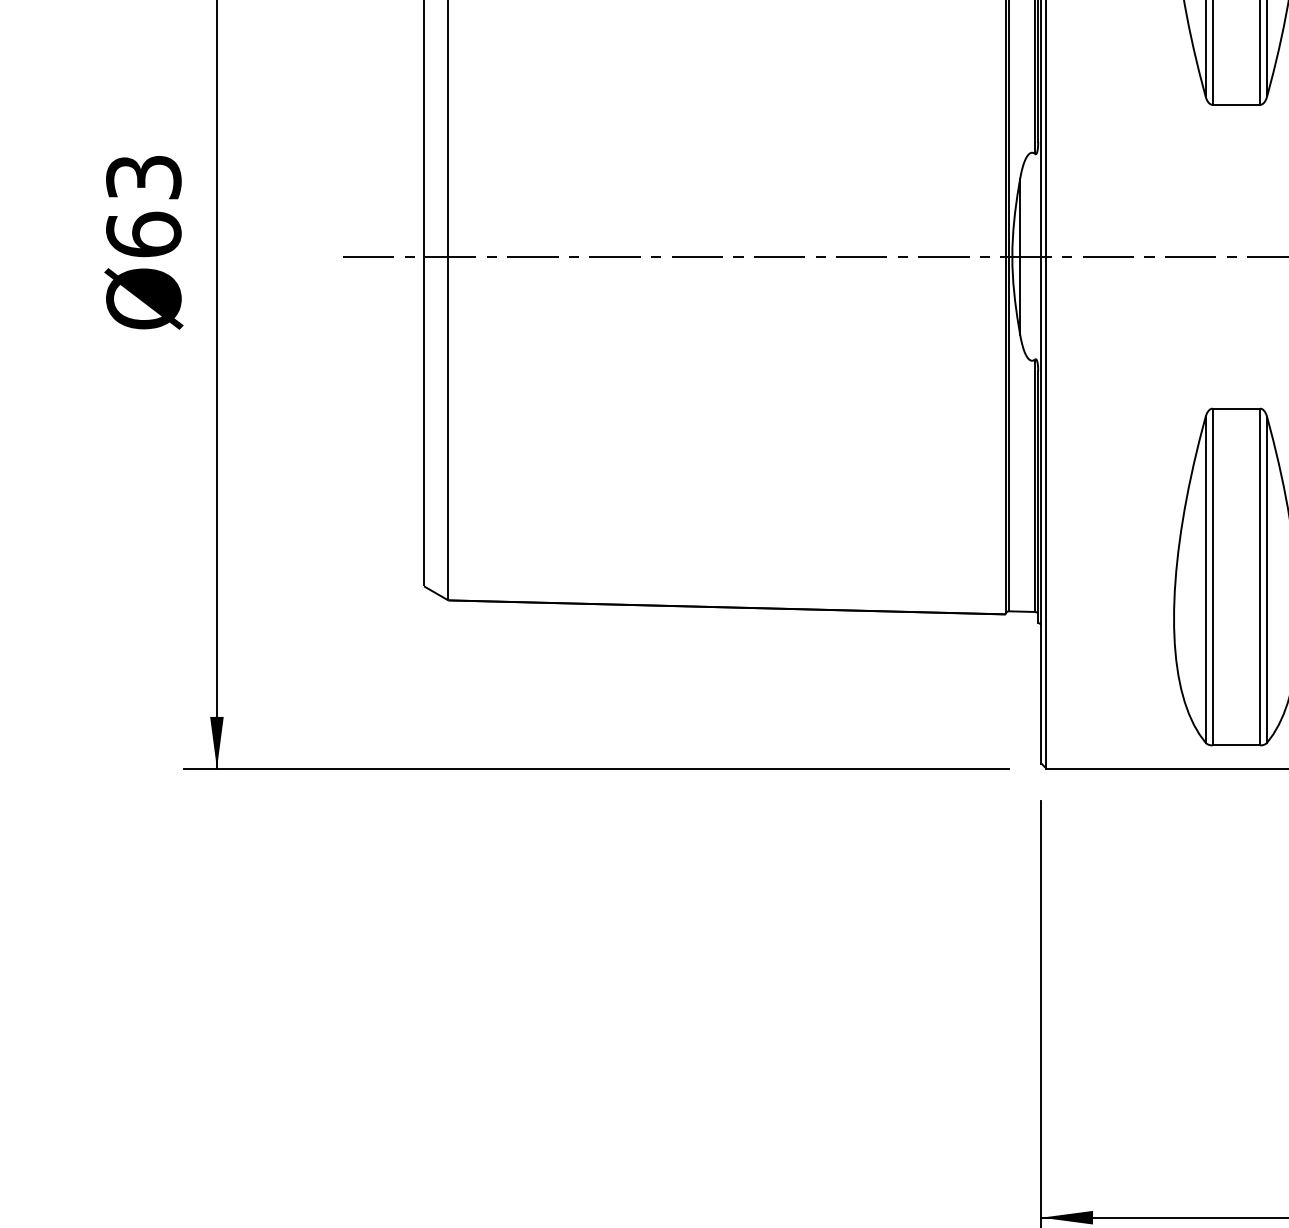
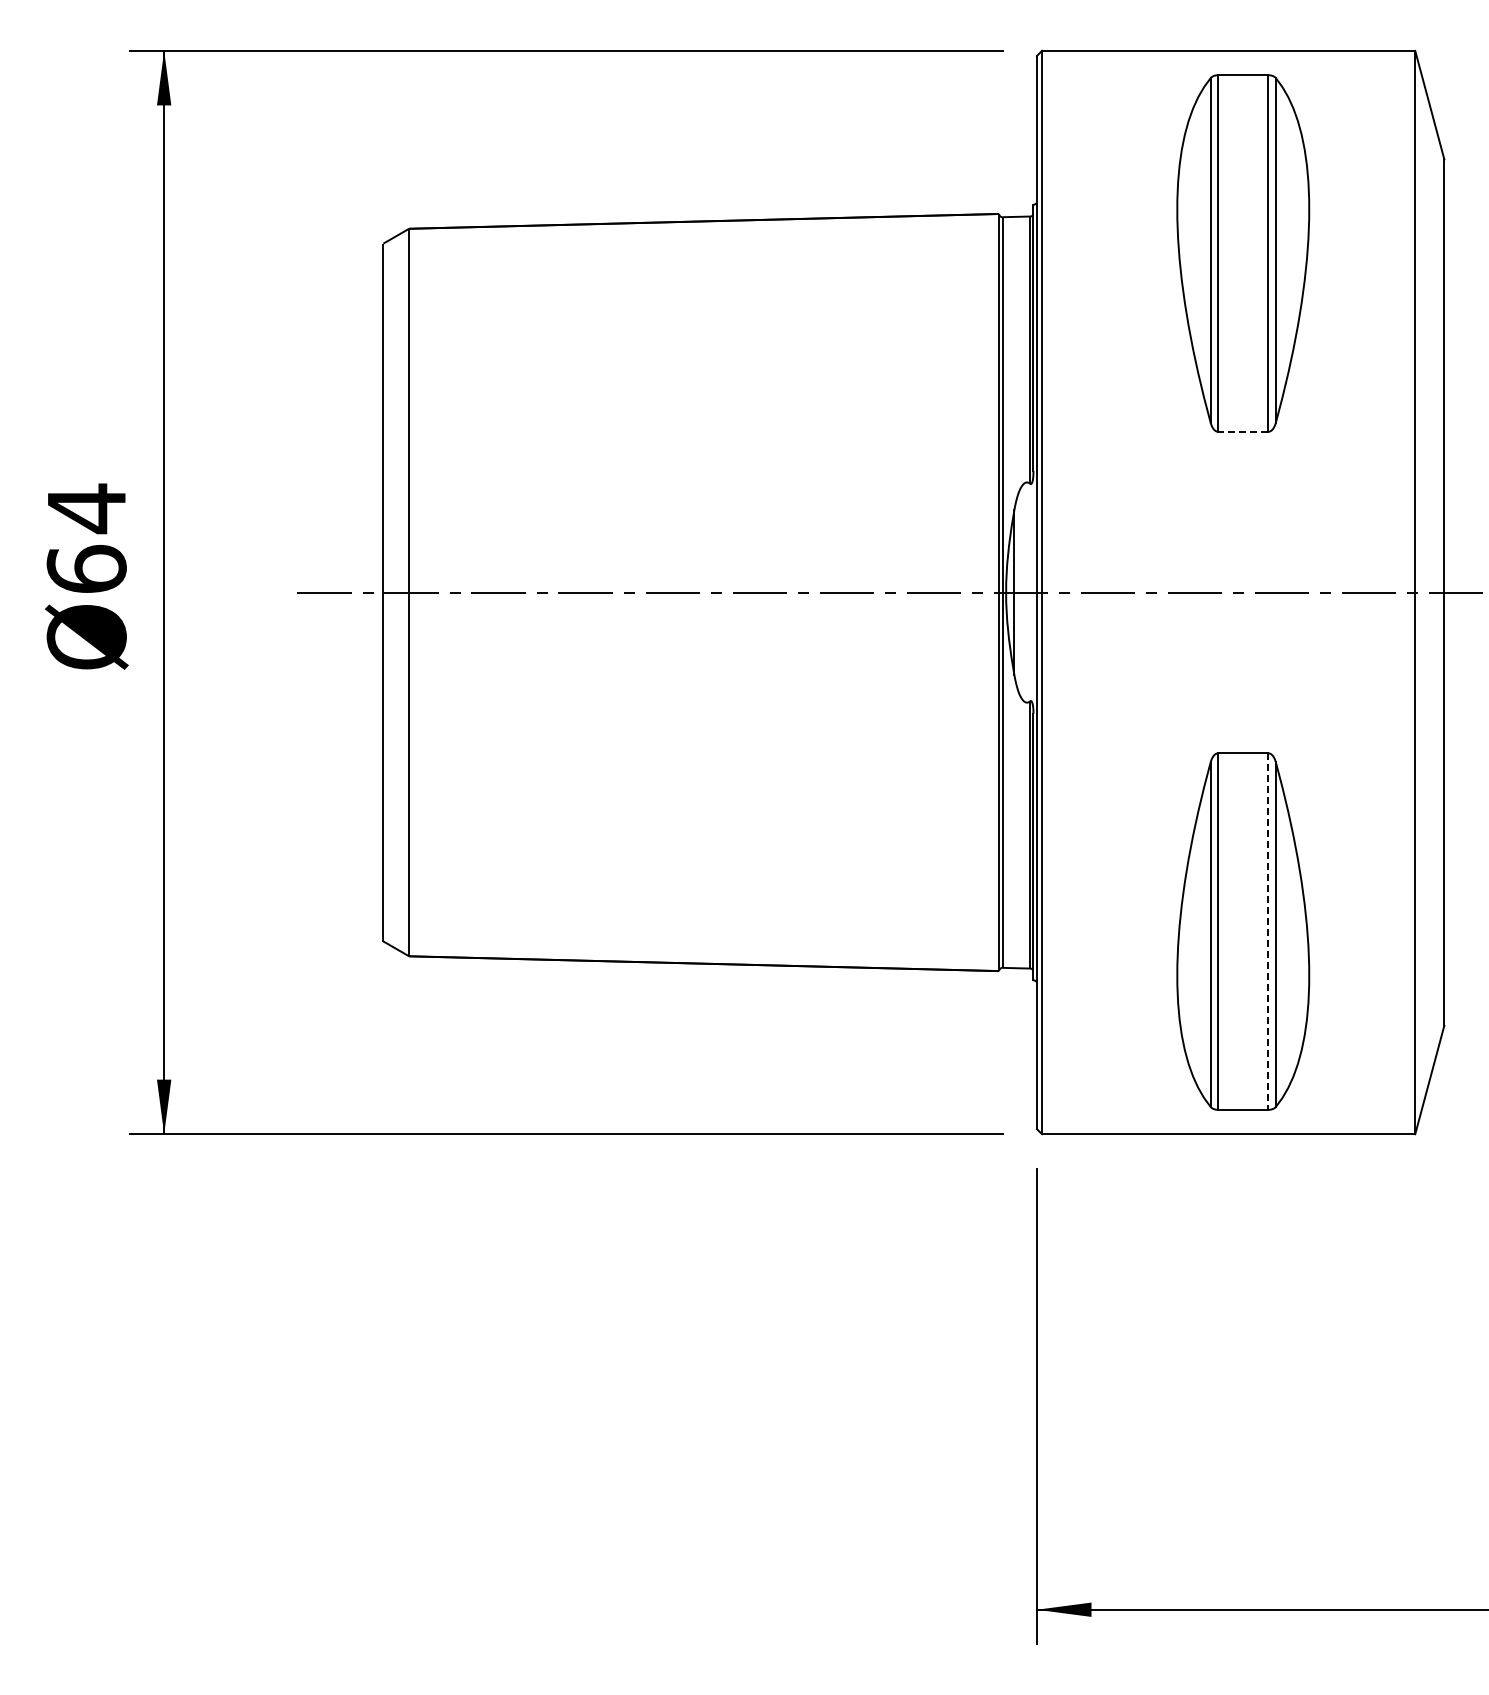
line: (1235, 104) -> (1242, 431), solid -> dashed
text: (143, 177) -> (86, 508), Ø63 -> Ø64
line: (1260, 577) -> (1268, 932), solid -> dashed

